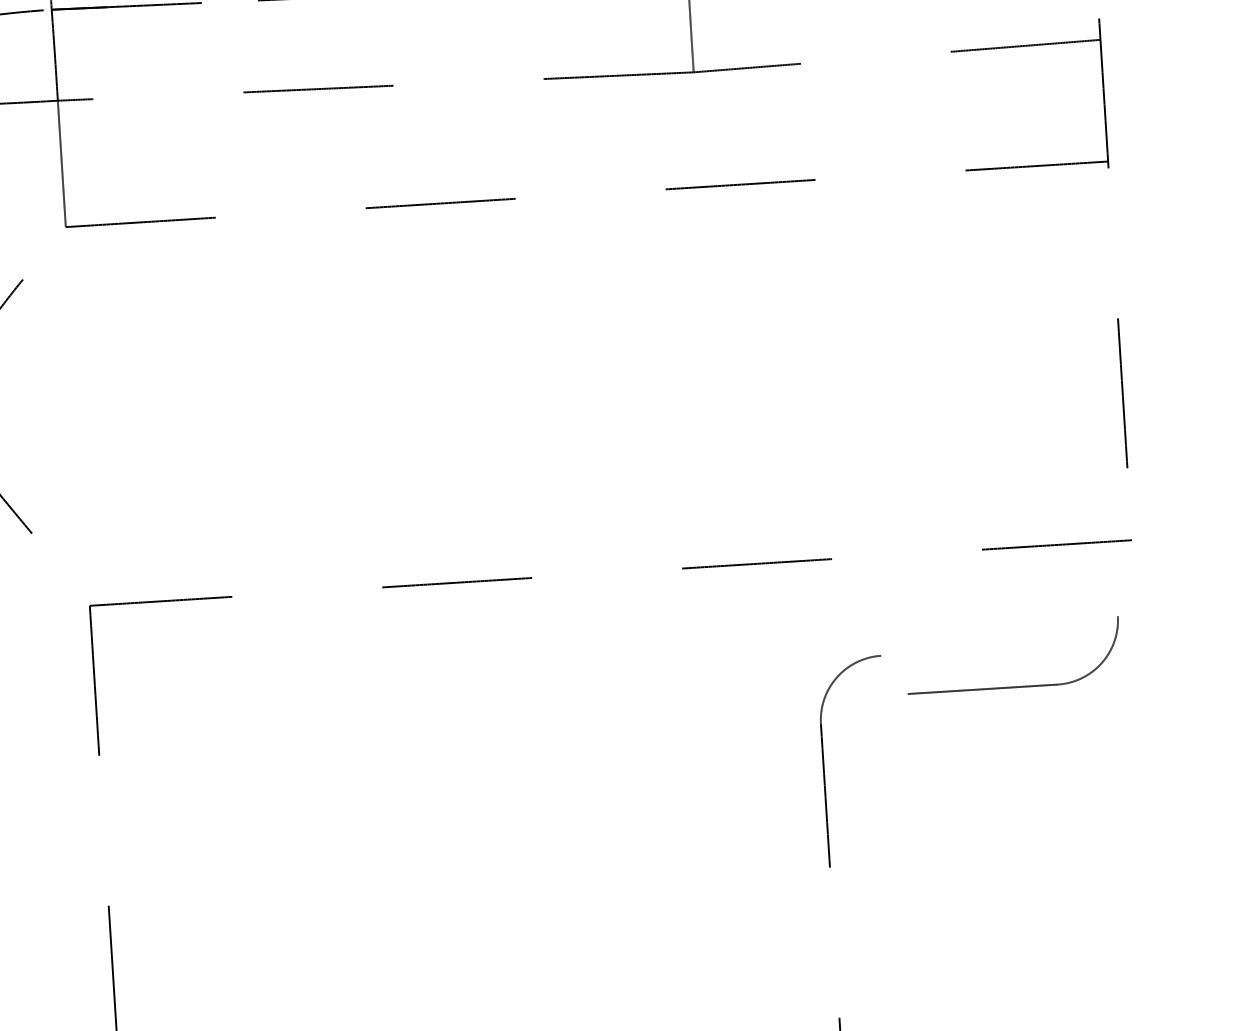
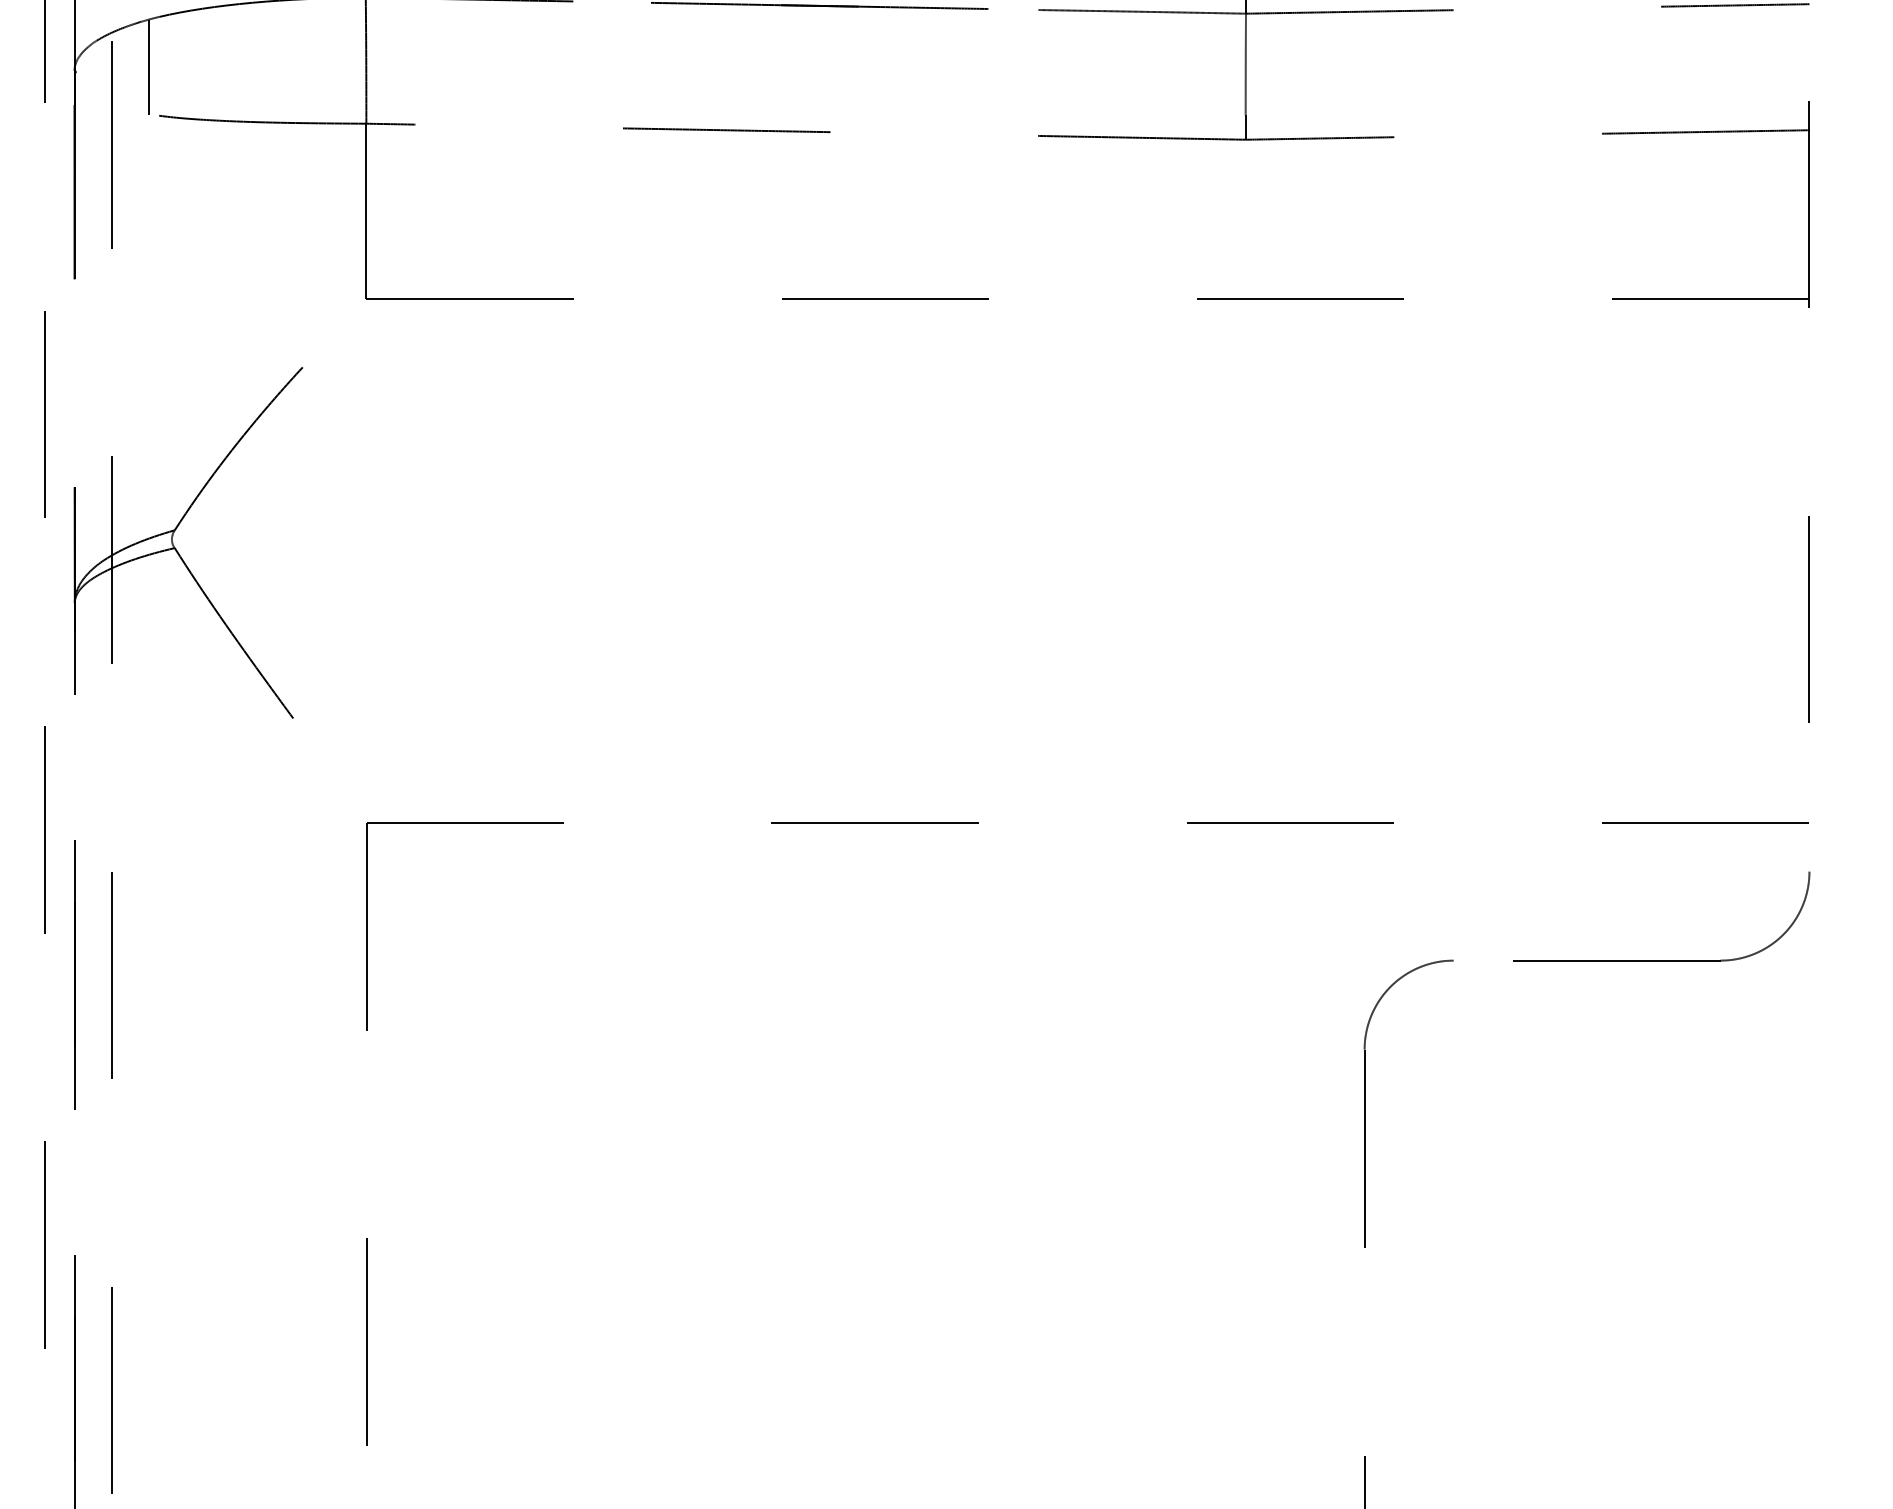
part: (1015, 687) -> (1661, 960), moved

